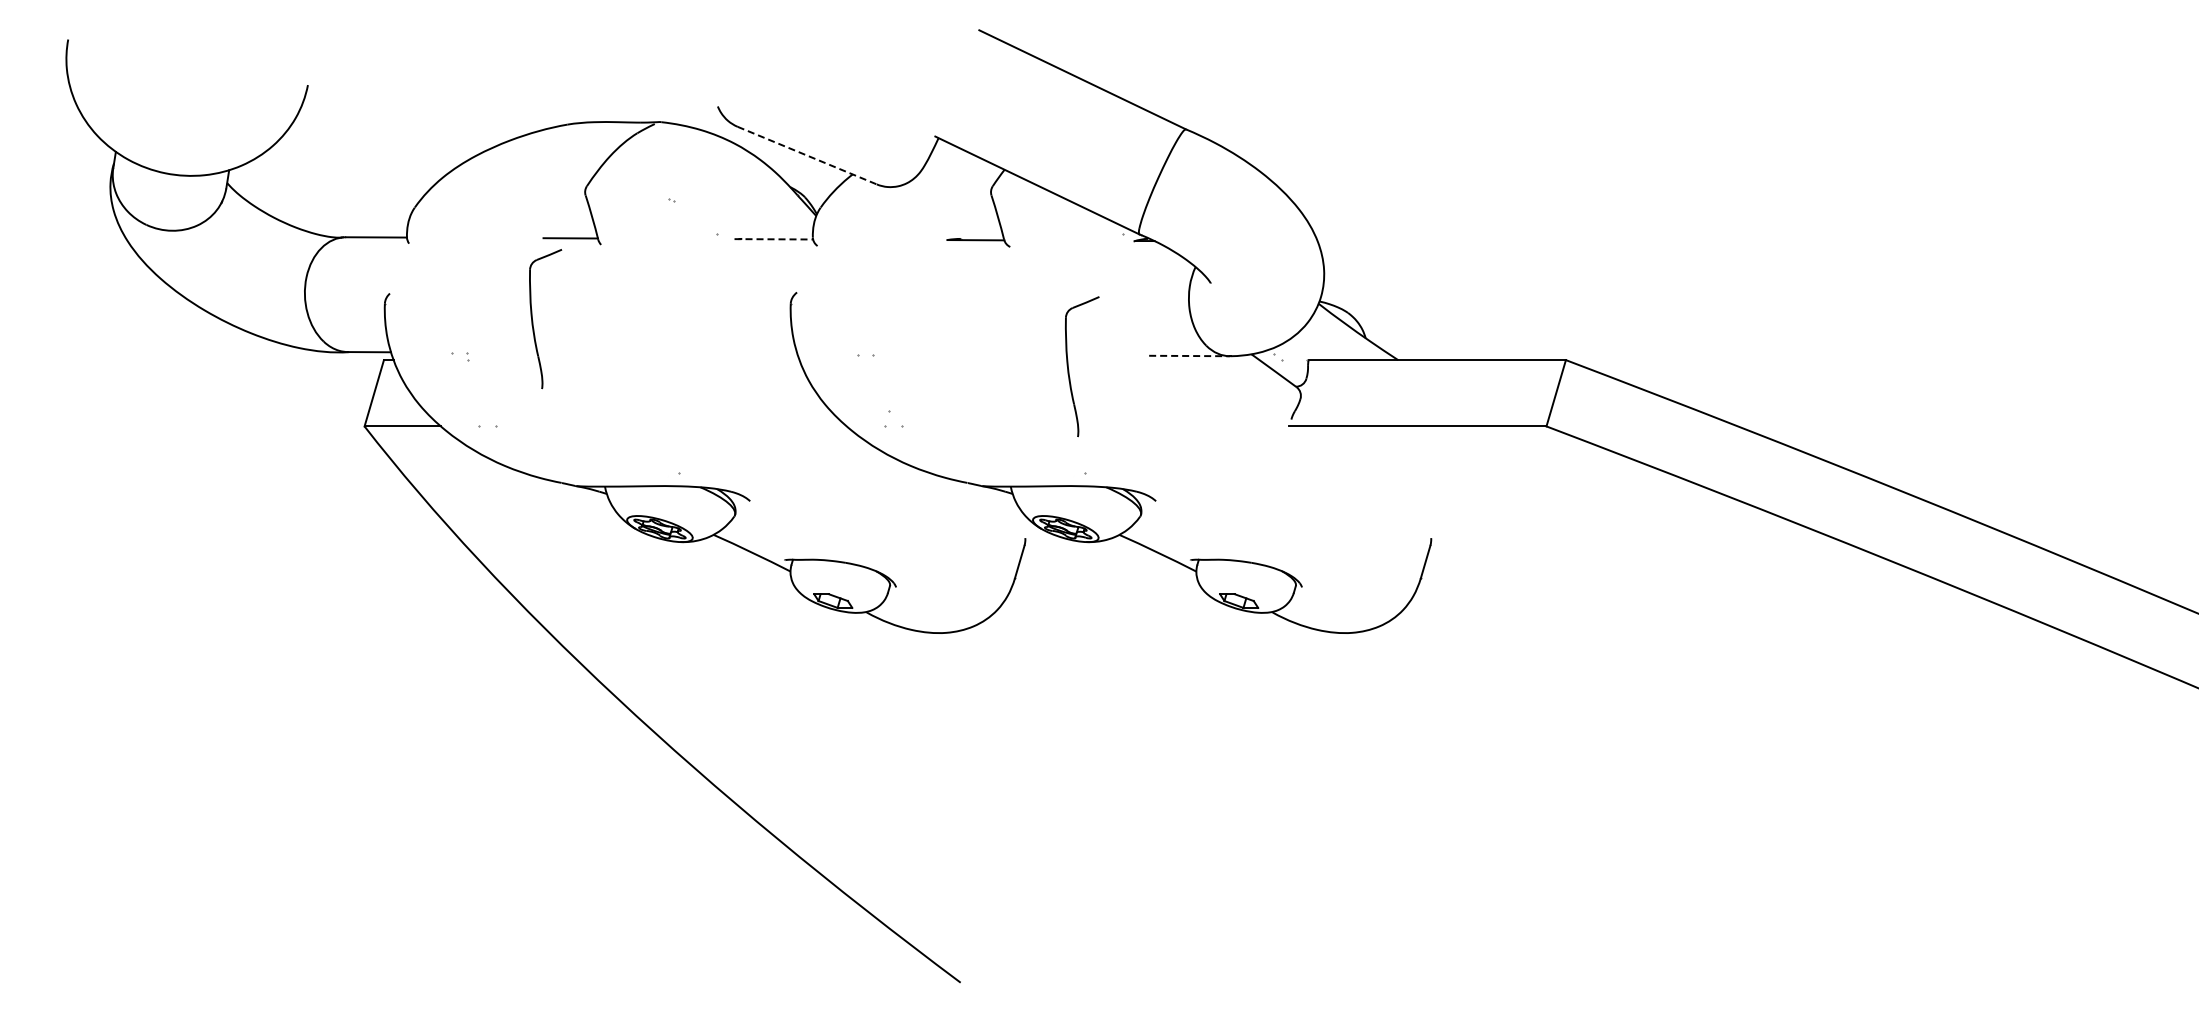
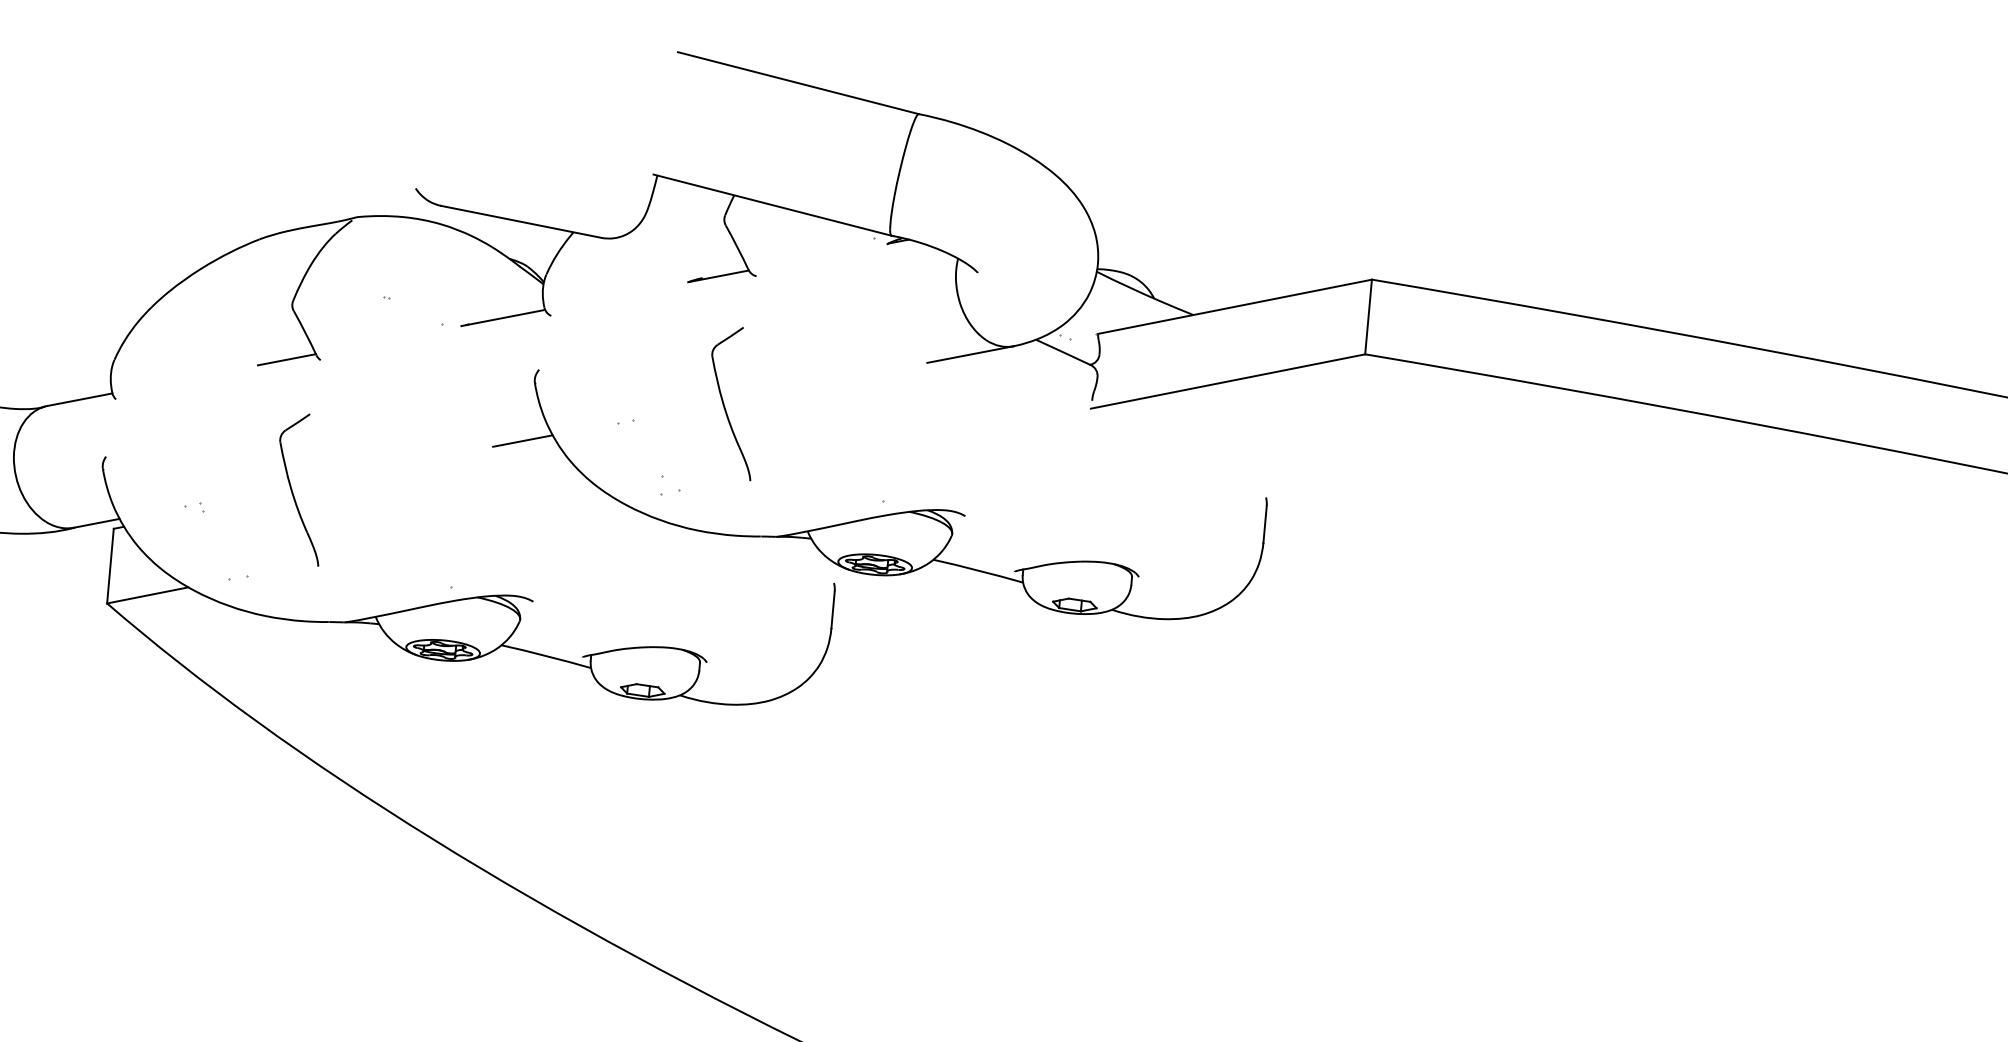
line: (807, 155) -> (521, 221), dashed -> solid
line: (774, 239) -> (504, 318), dashed -> solid
part: (533, 320) -> (294, 495), moved
line: (769, 353) -> (522, 440), added
line: (1189, 356) -> (970, 355), dashed -> solid
part: (1069, 370) -> (727, 412), moved

